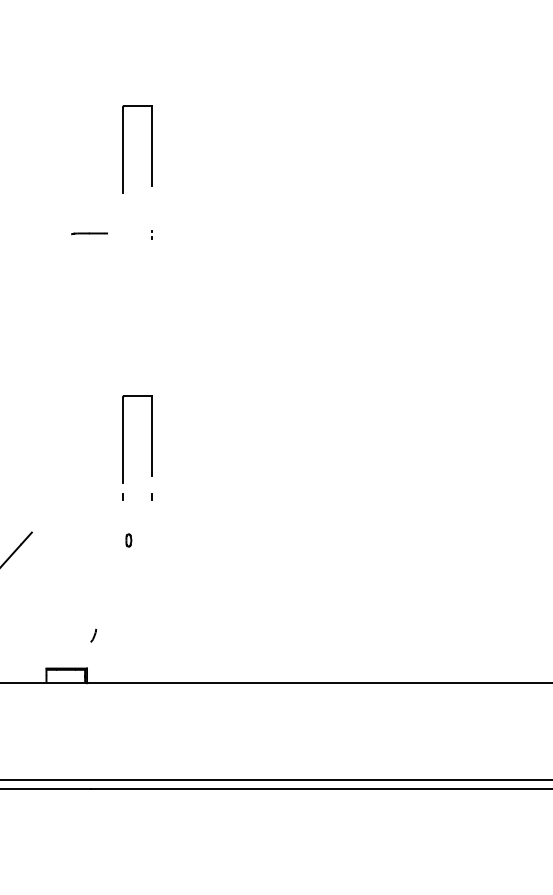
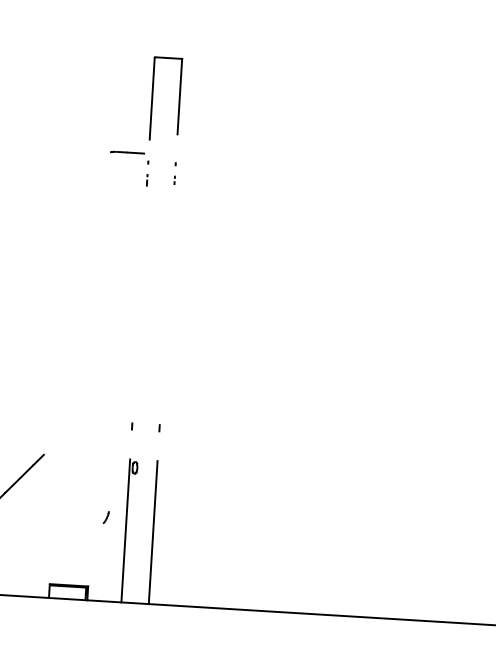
line: (89, 233) -> (127, 152), moved
line: (122, 236) -> (146, 180), added
part: (123, 439) -> (135, 372), removed
line: (123, 607) -> (126, 530), added
line: (152, 607) -> (153, 532), added
line: (93, 635) -> (106, 517), moved

